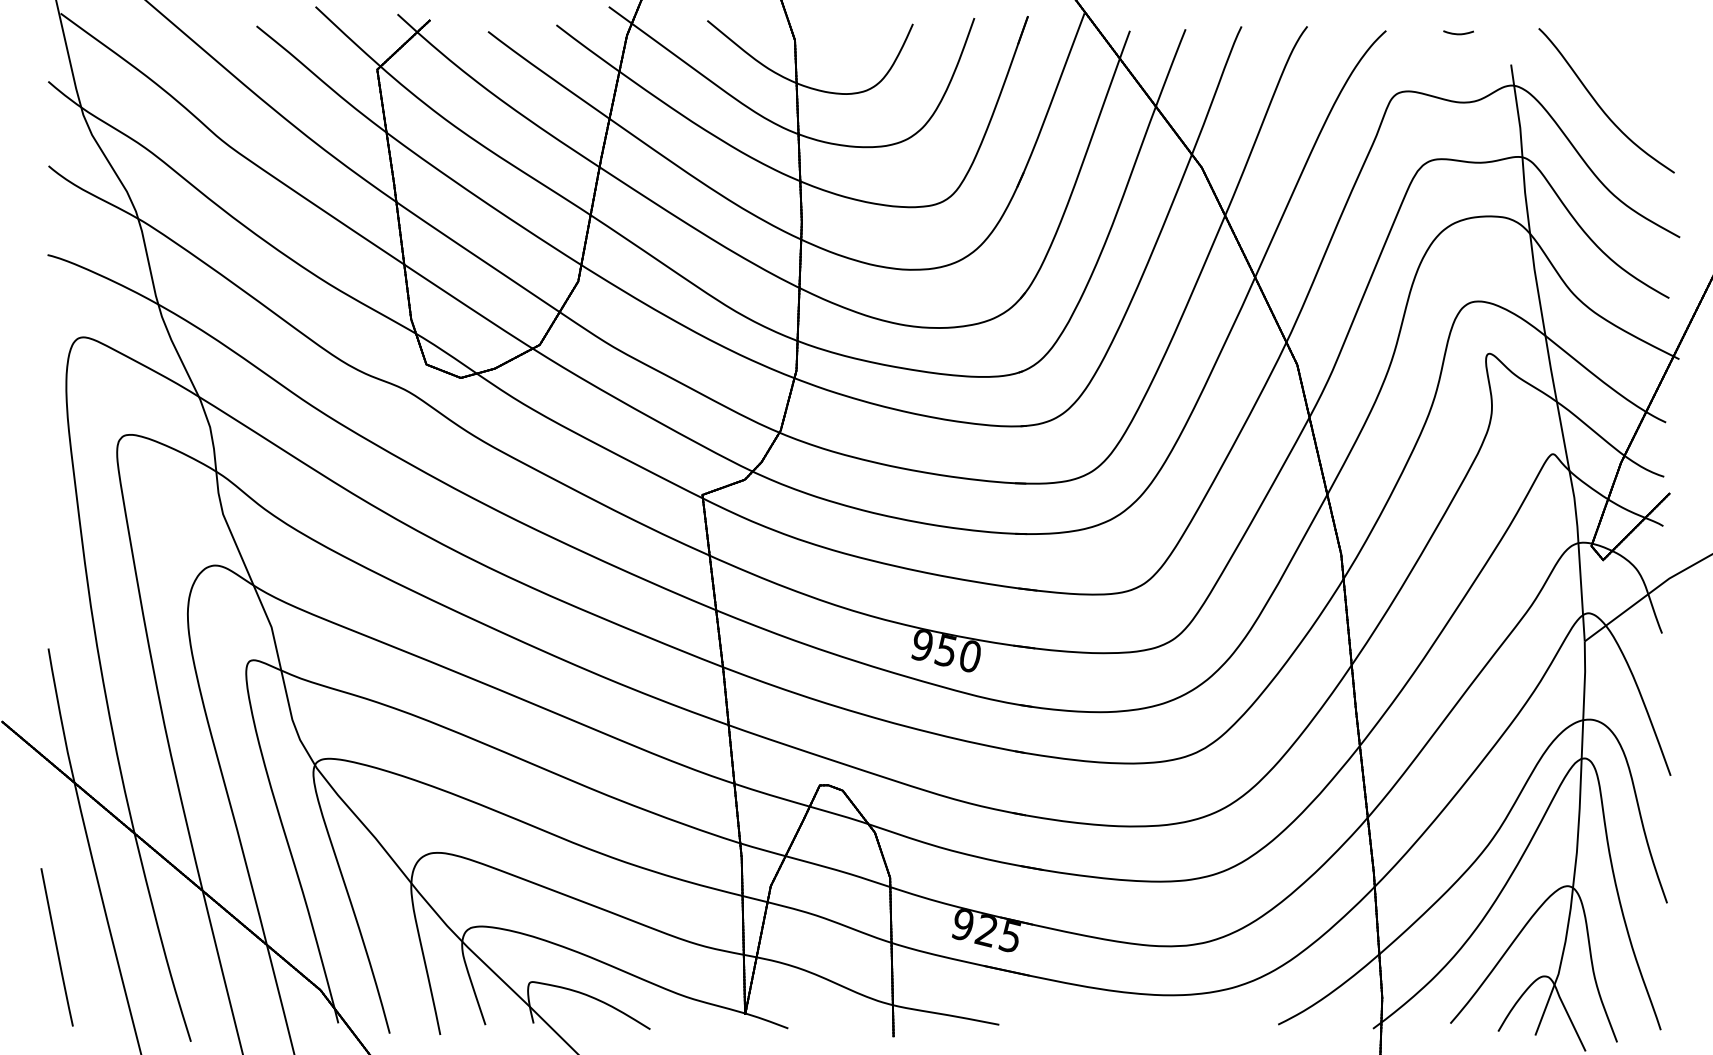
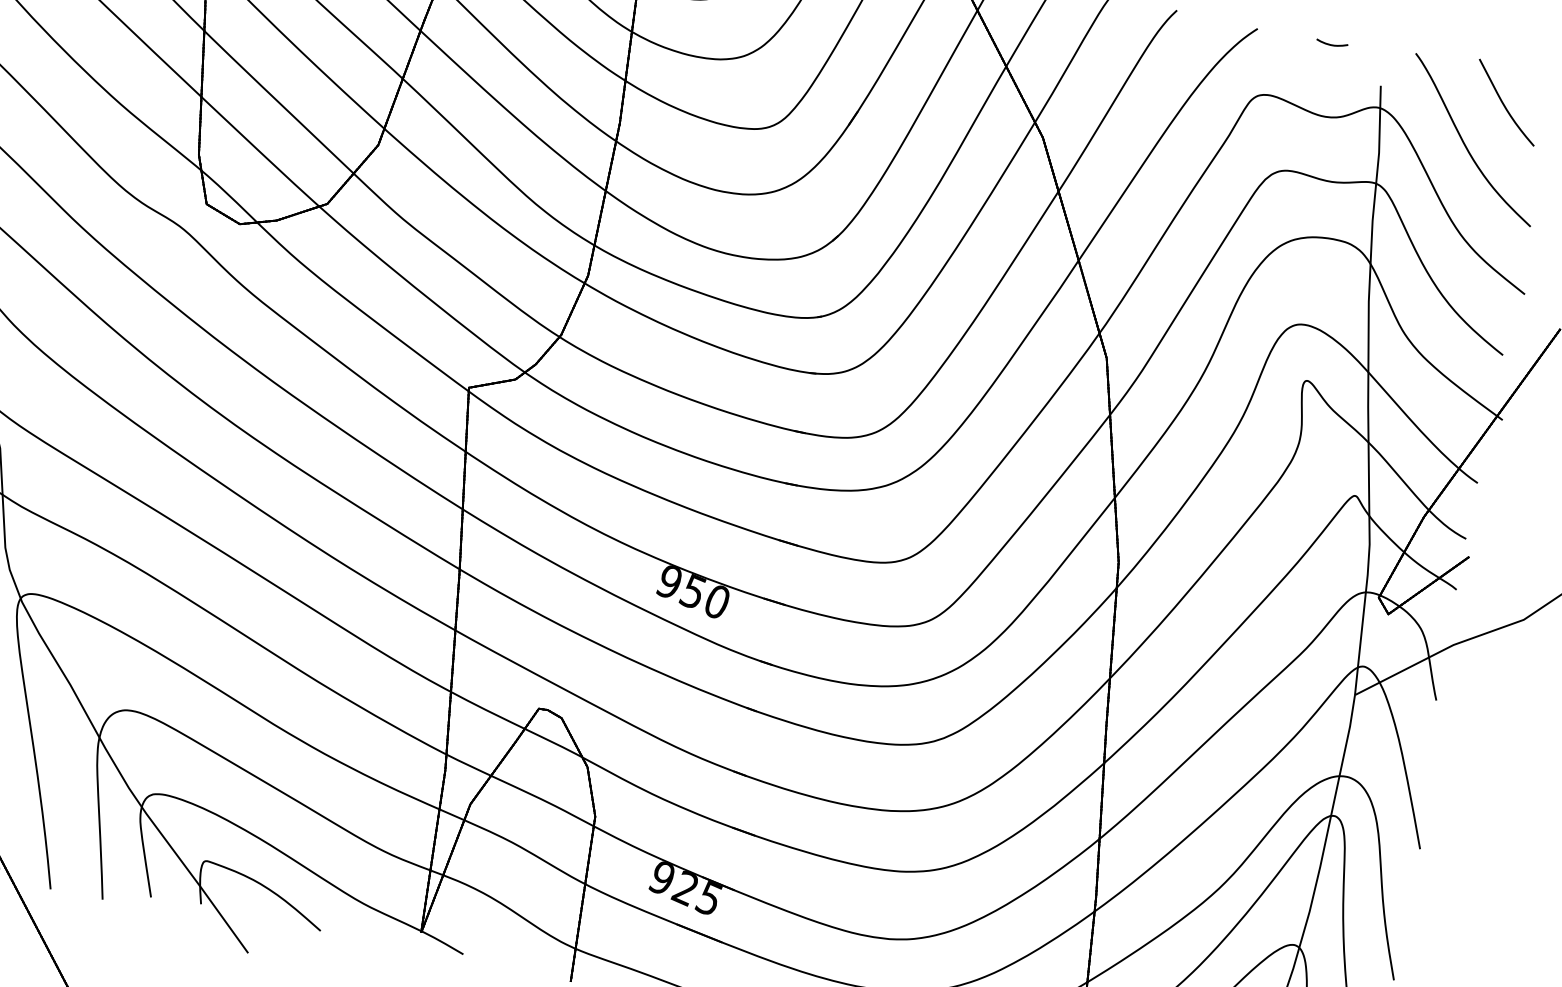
curve: (1630, 62) -> (1504, 104), added

